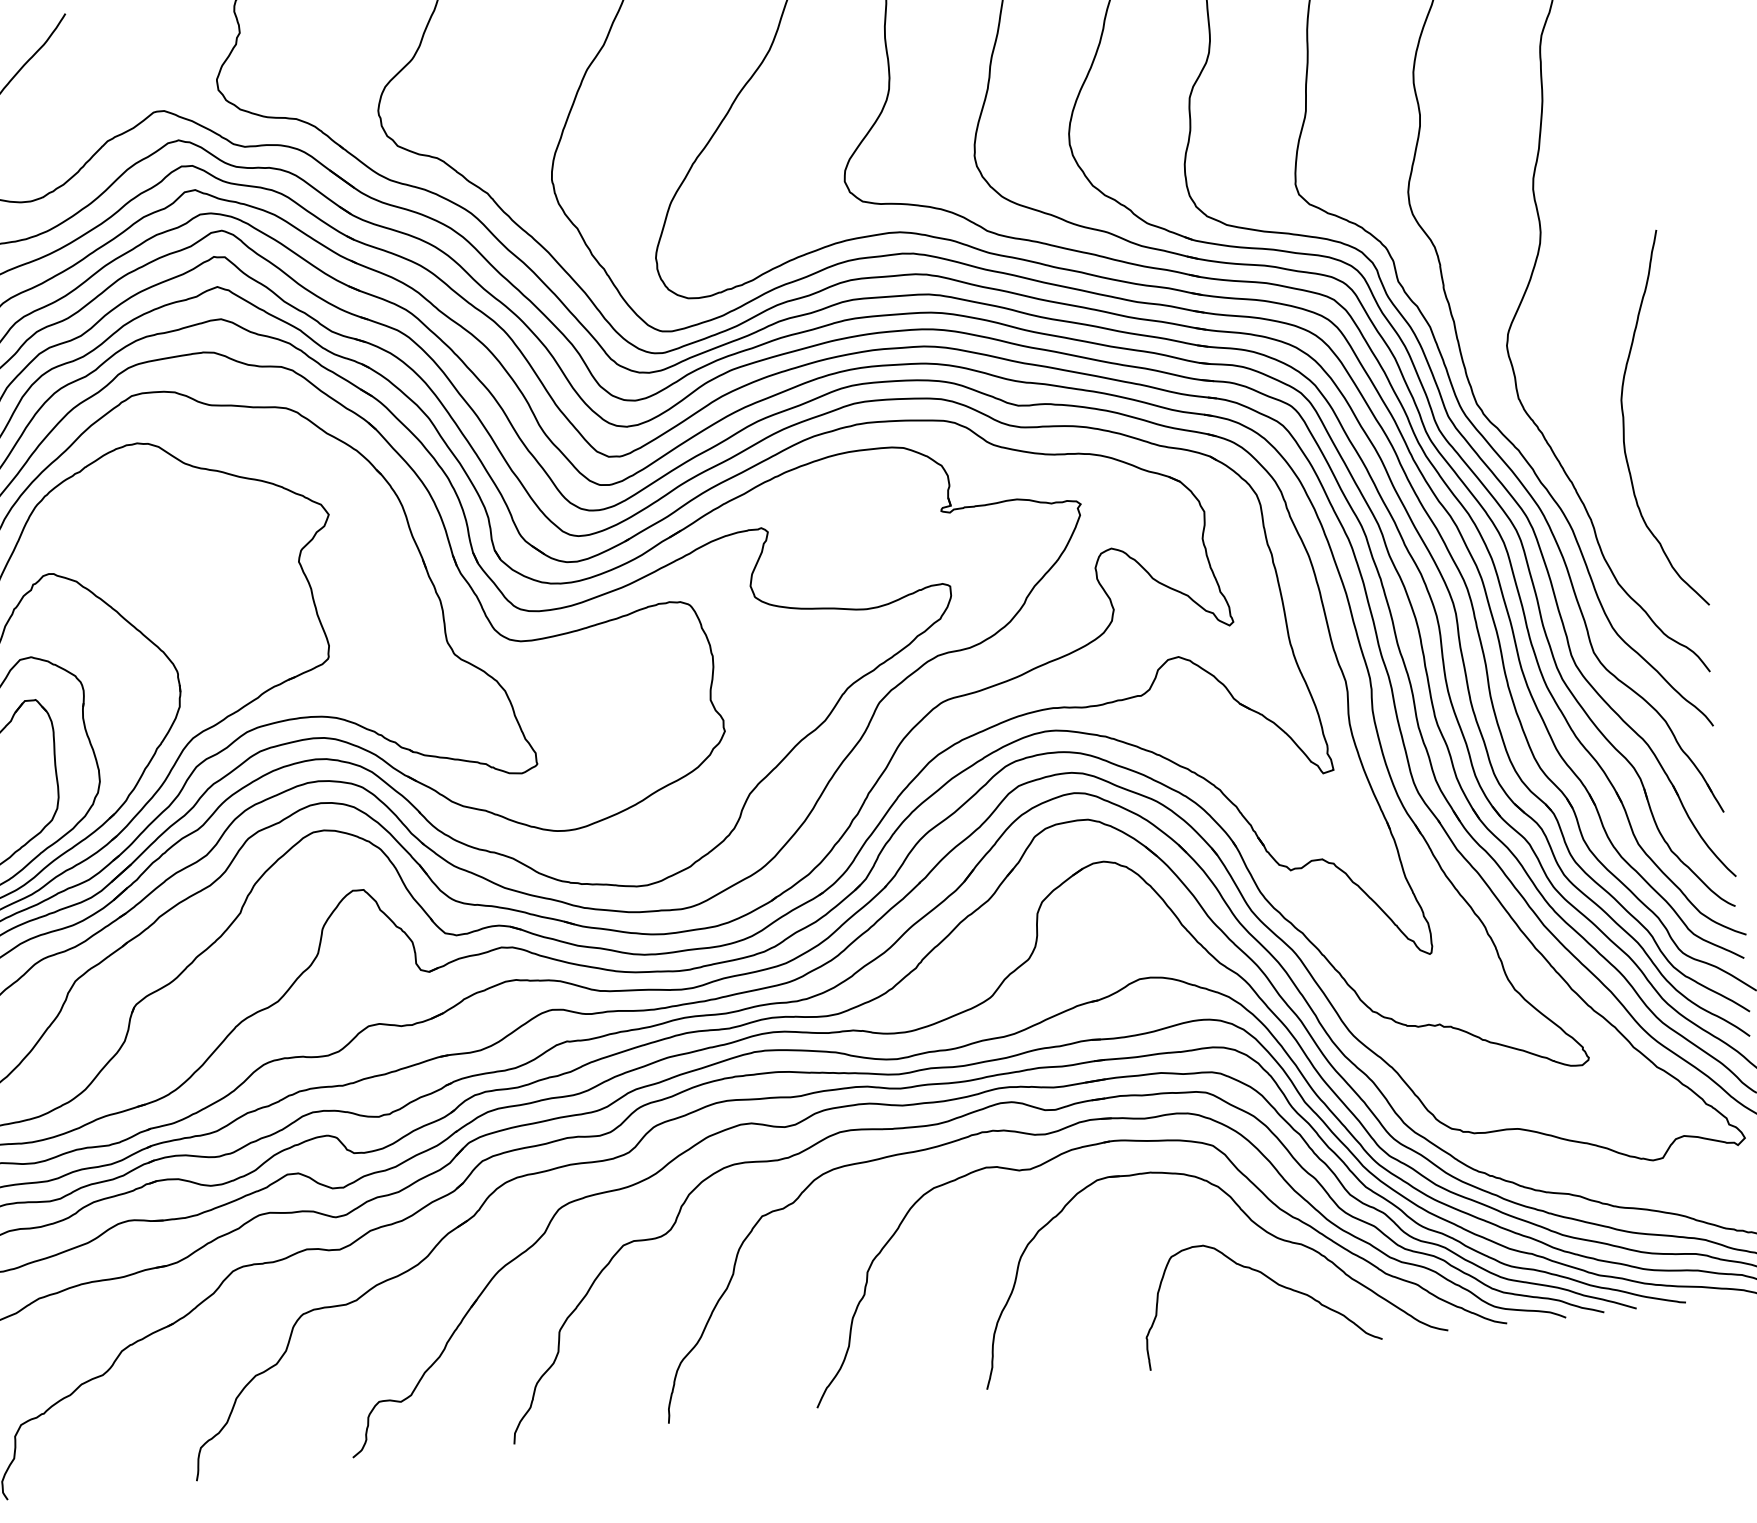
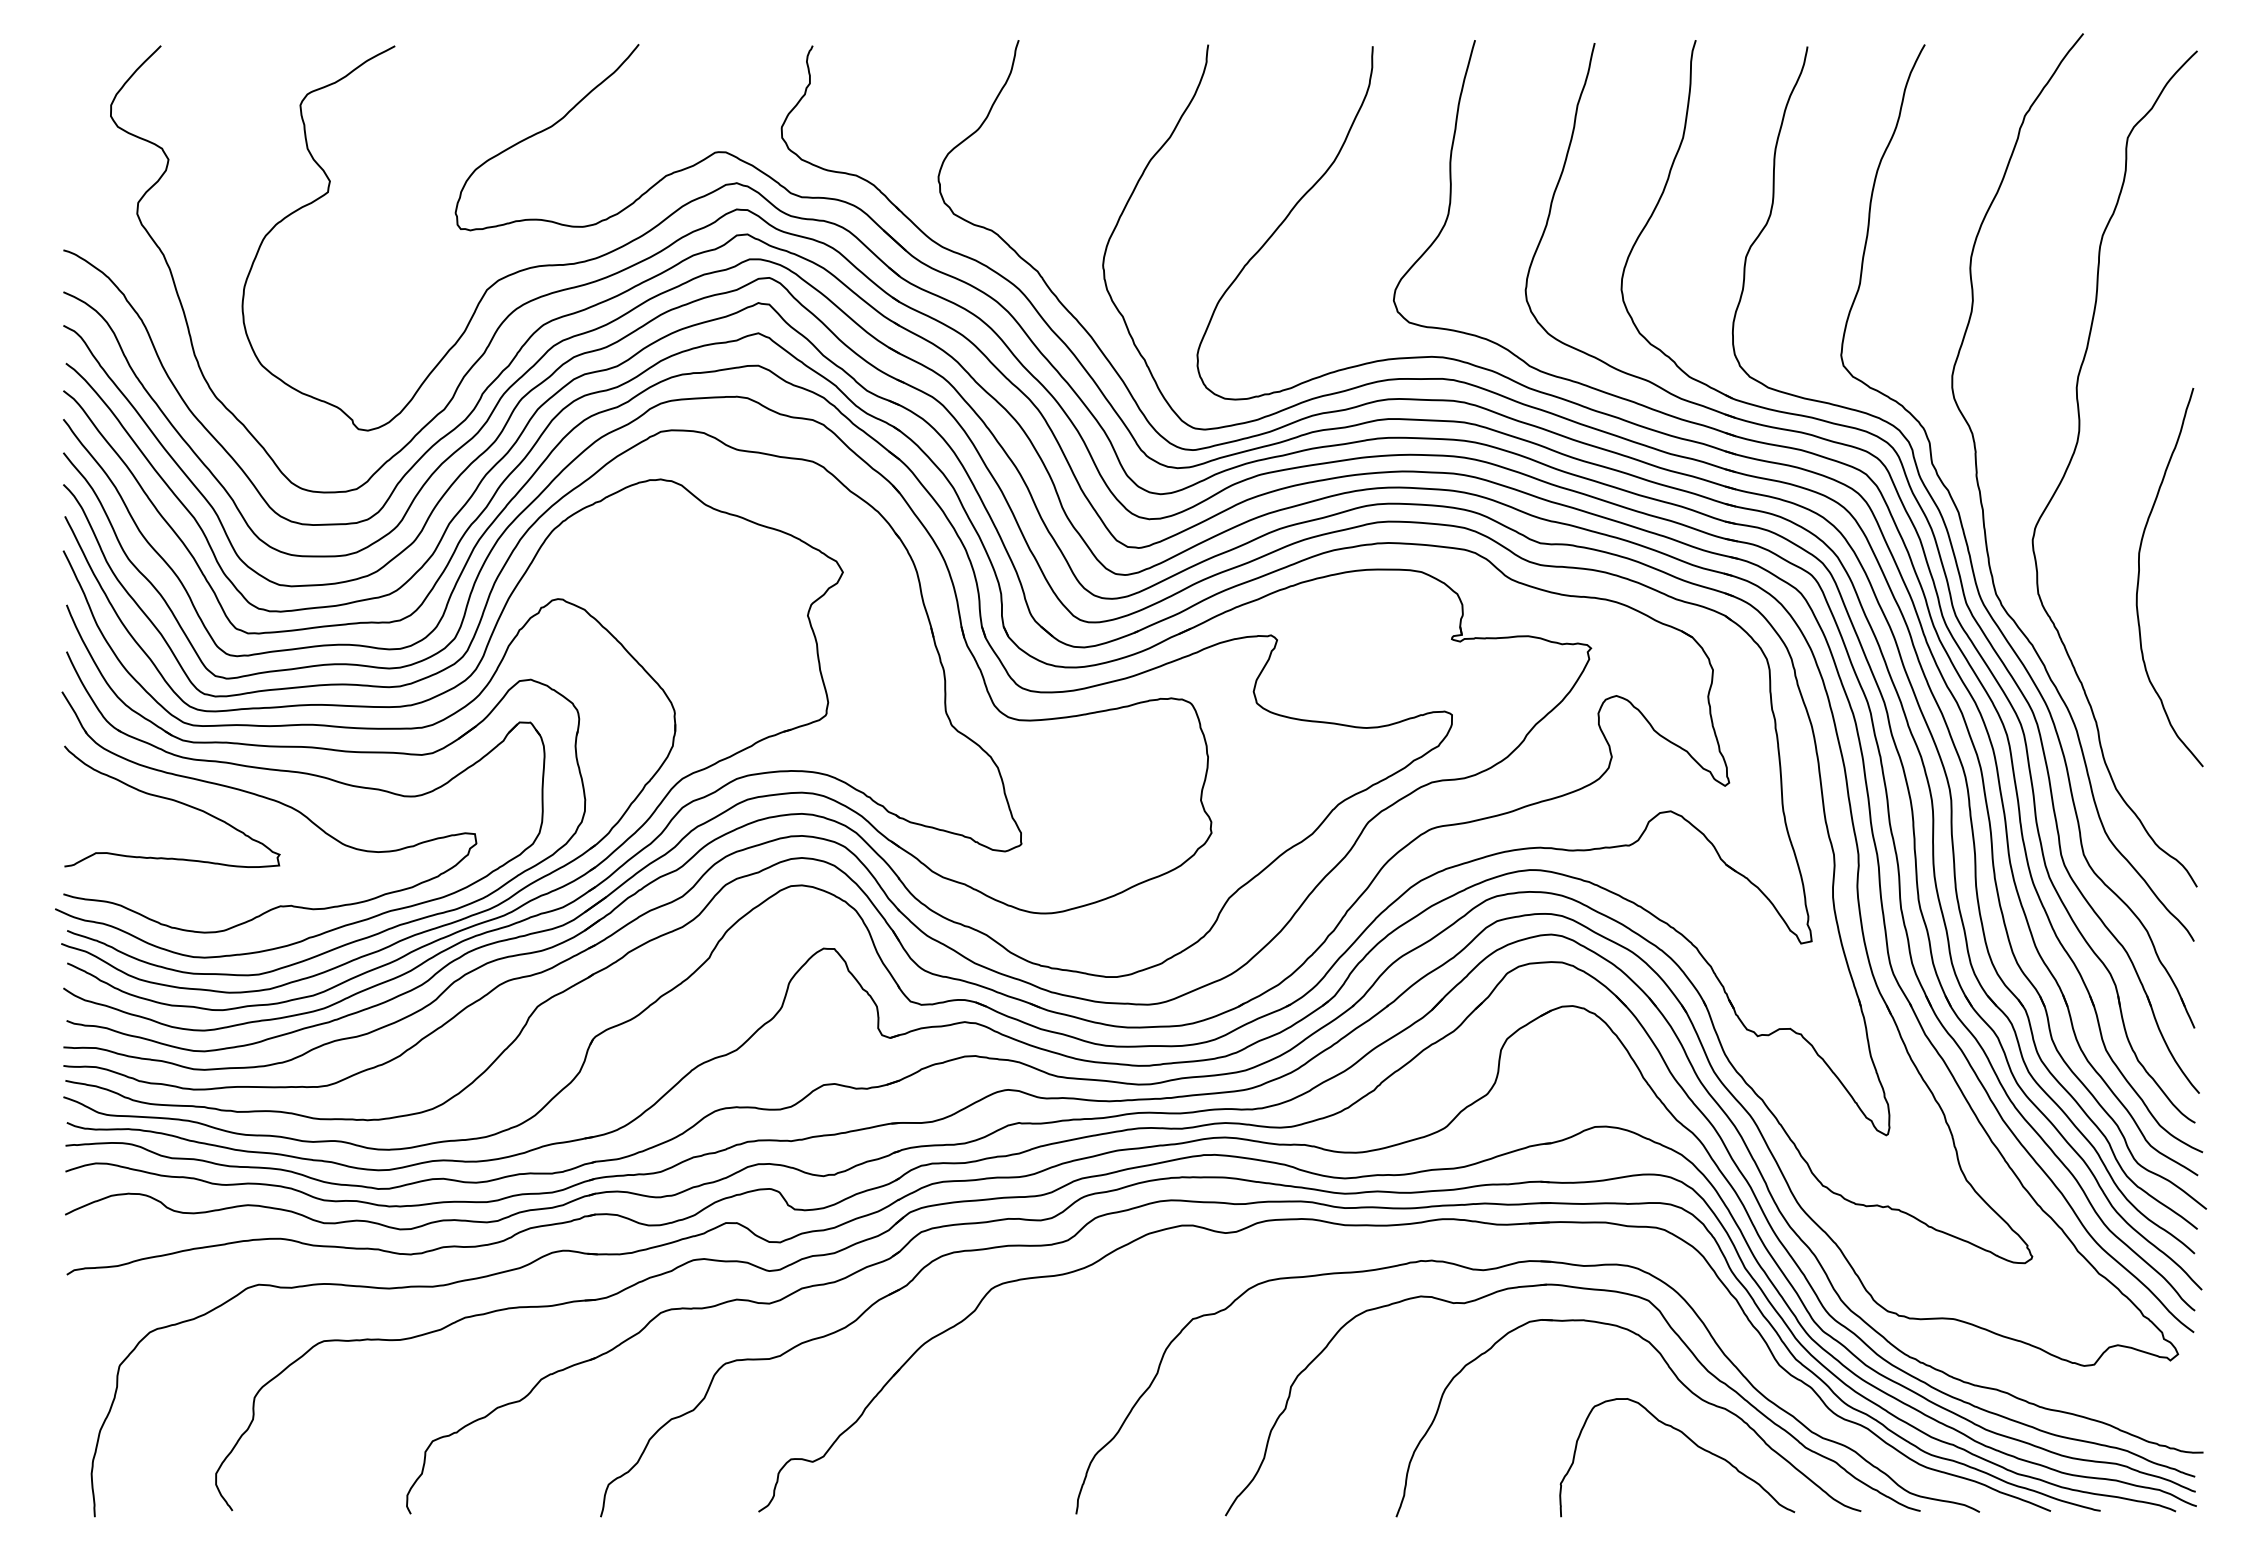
curve: (1624, 424) -> (2139, 577), moved
part: (1045, 1111) -> (1486, 1247), removed

